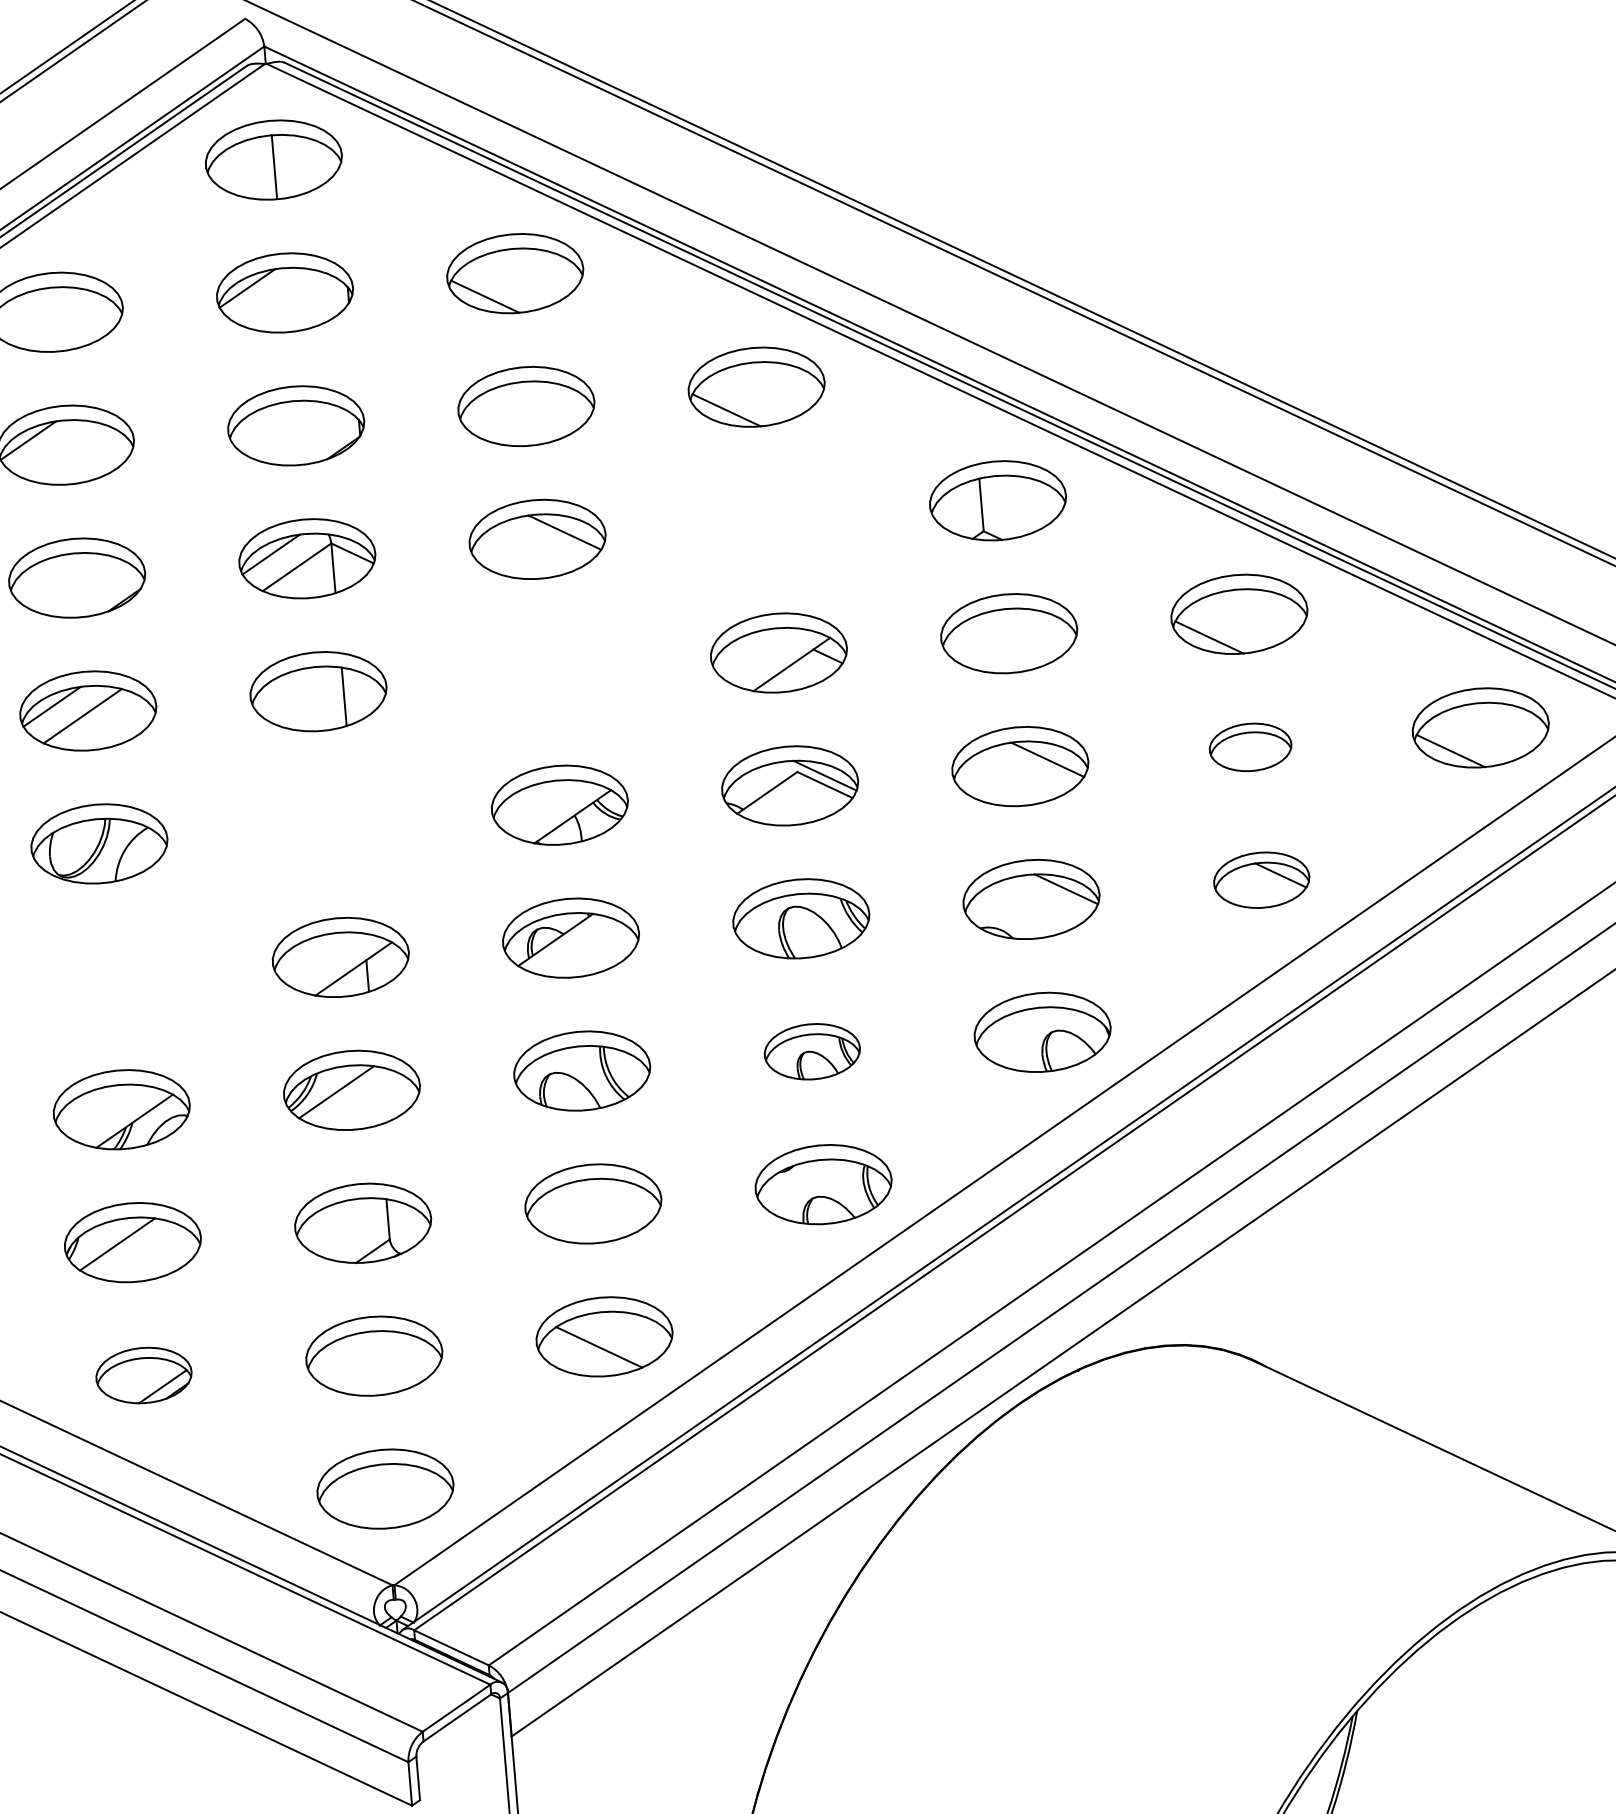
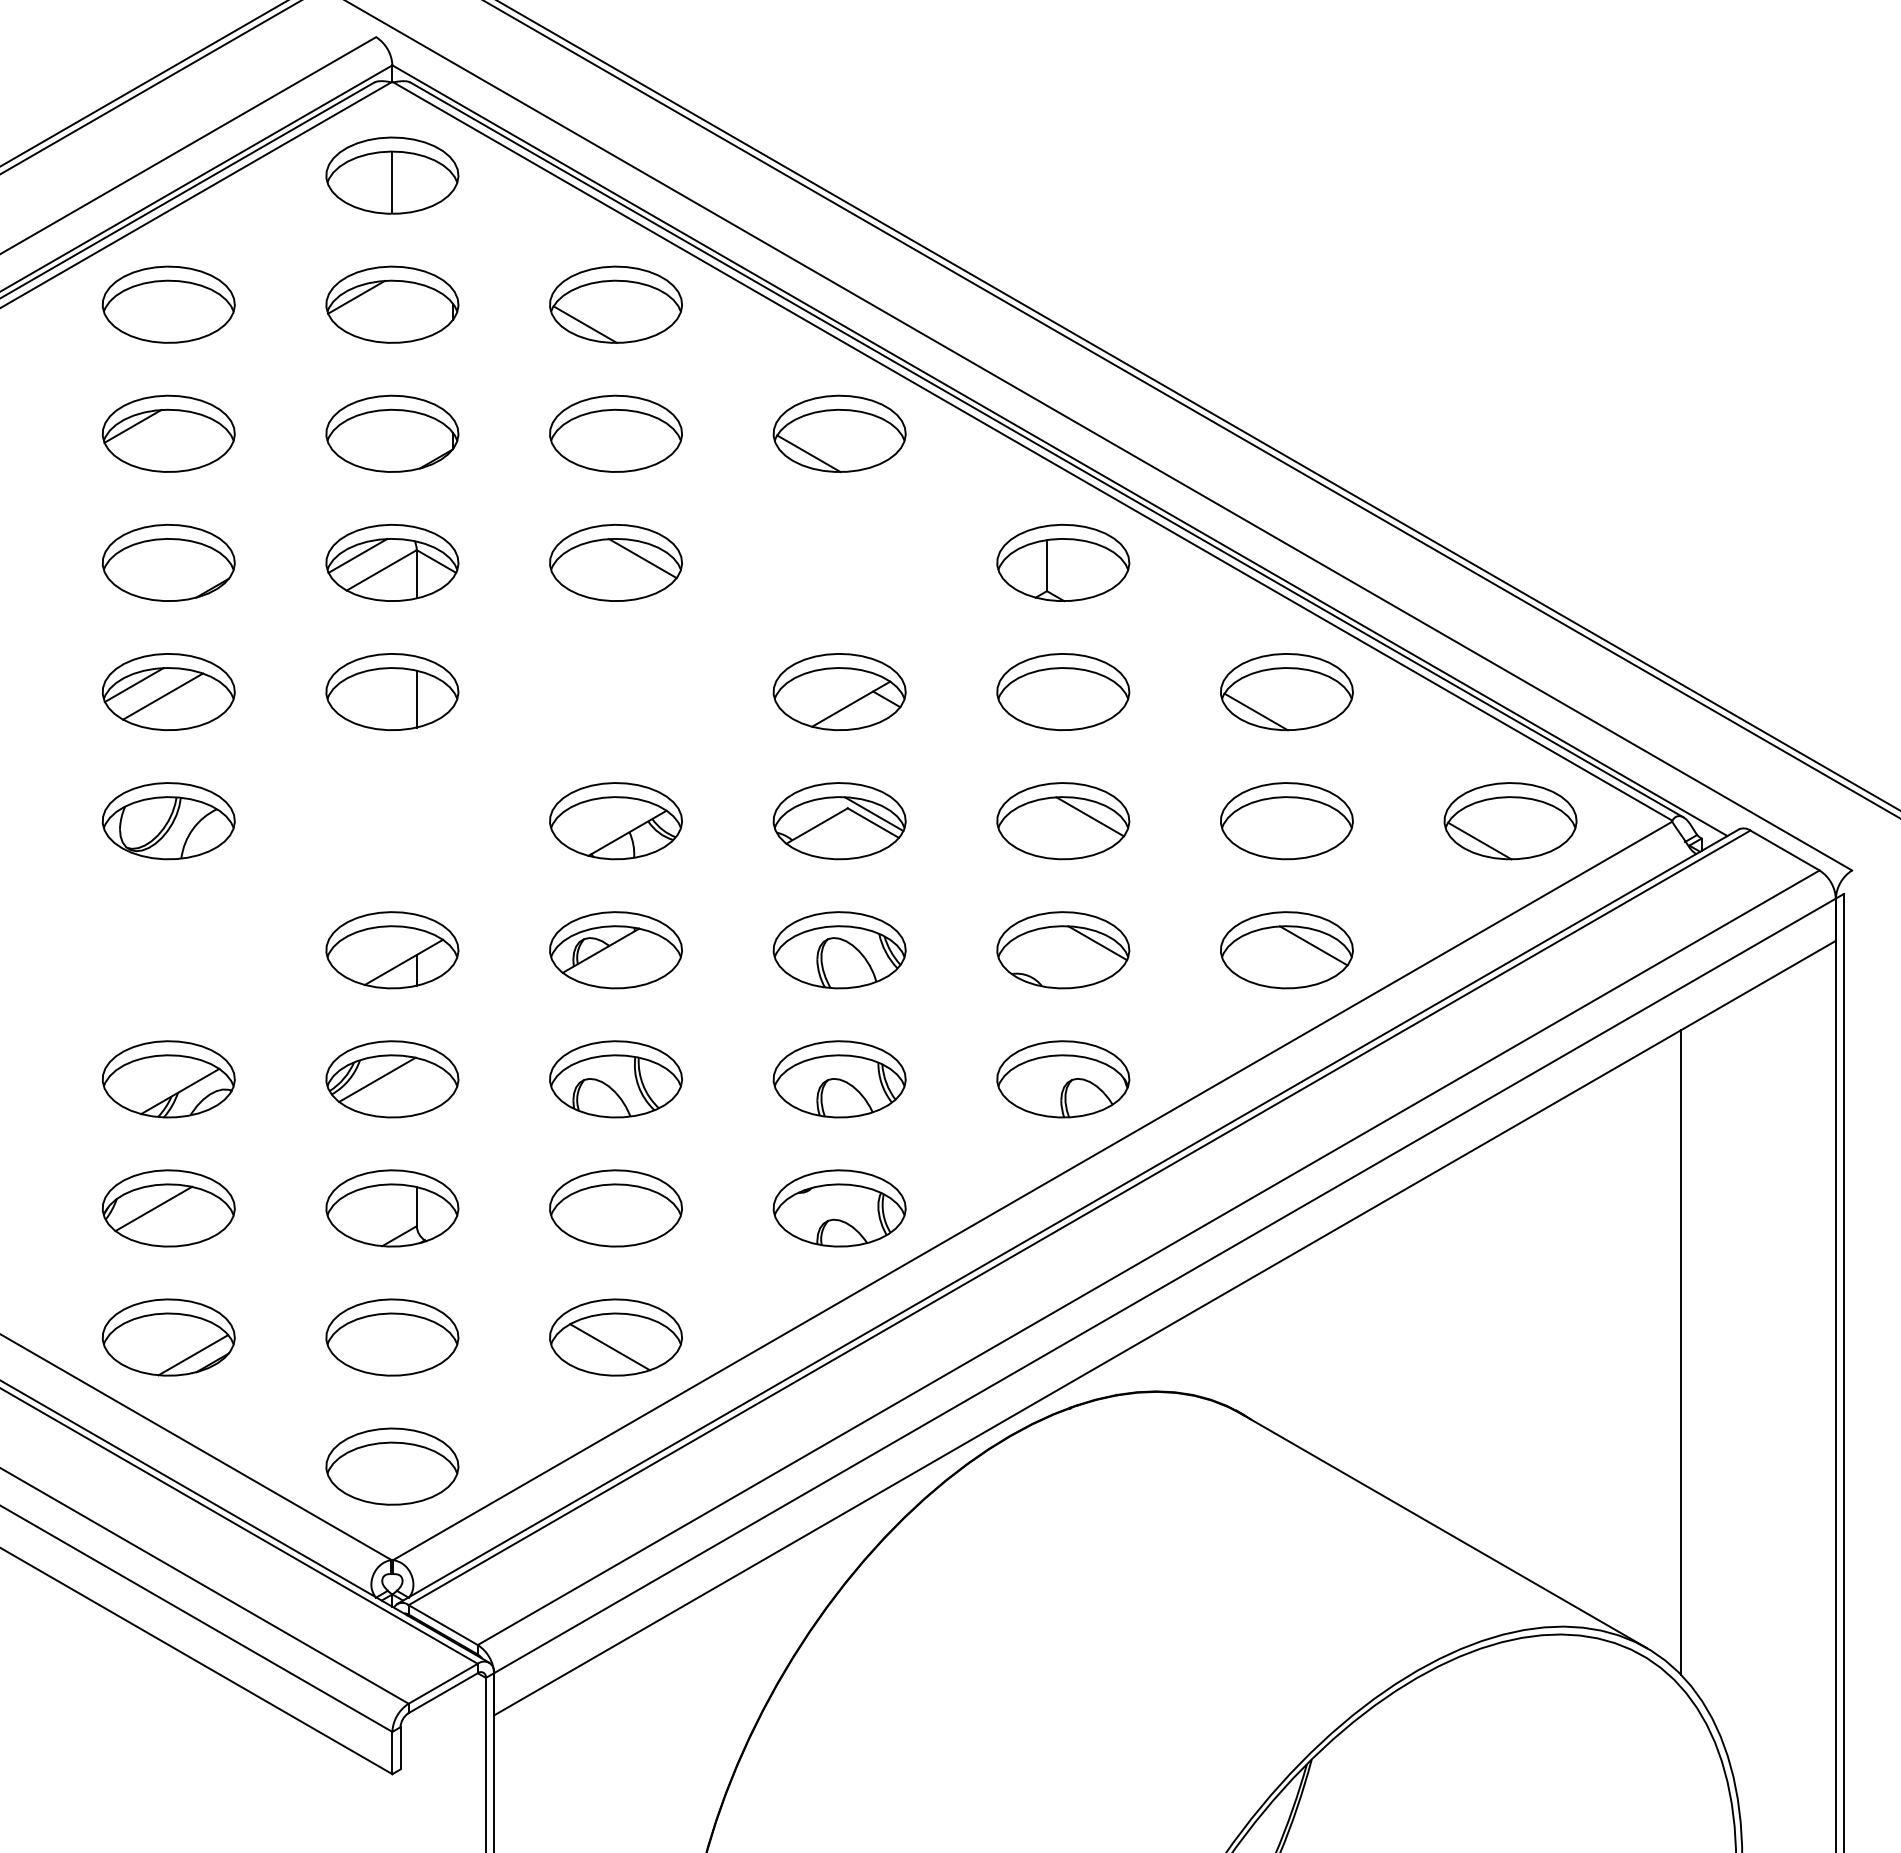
part: (1250, 747) -> (1286, 821), size x1.67
part: (1261, 880) -> (1286, 950), size x1.43
part: (812, 1051) -> (839, 1079), size x1.43
part: (143, 1375) -> (168, 1337), size x1.43

